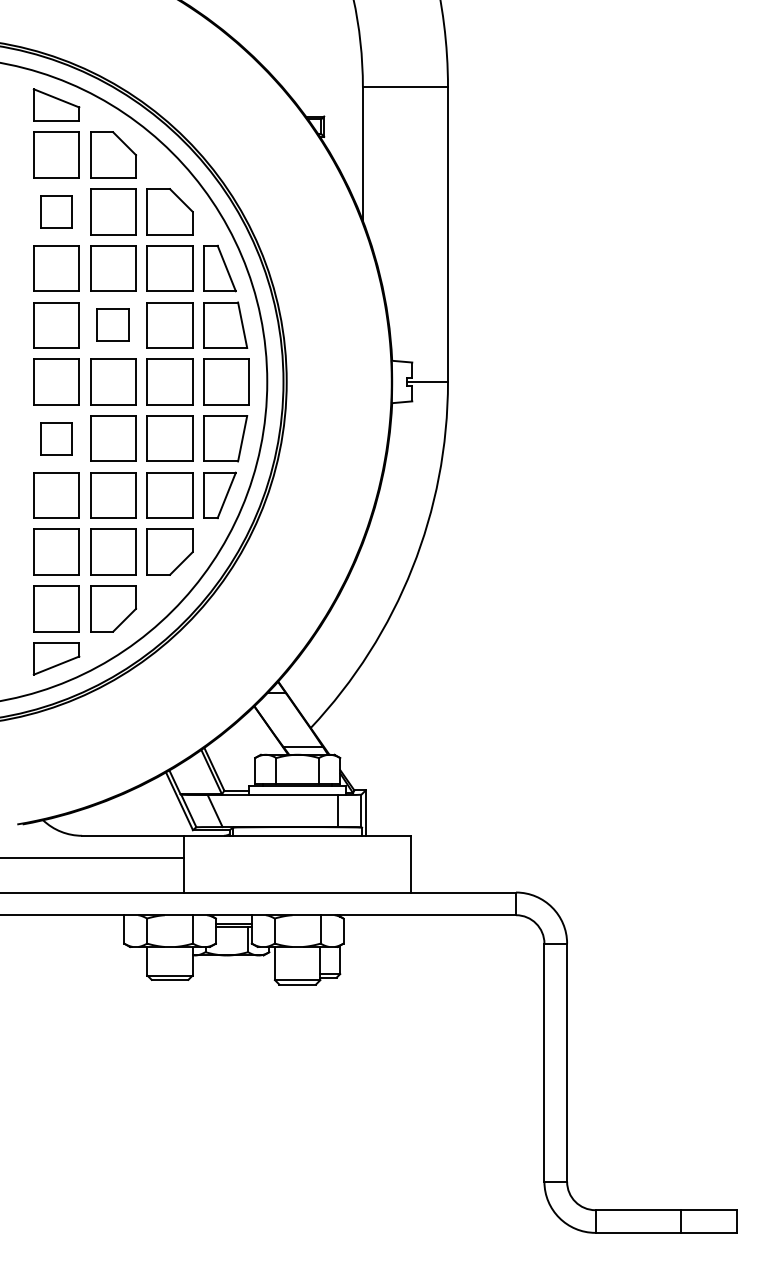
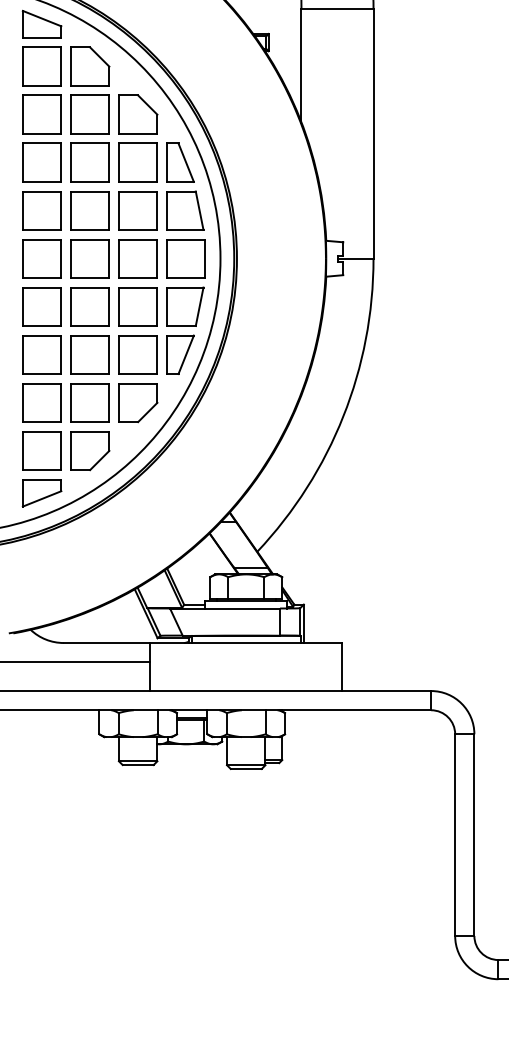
part: (56, 211) -> (42, 114), size x1.43
part: (113, 325) -> (90, 210), size x1.43
part: (56, 438) -> (42, 306), size x1.43

